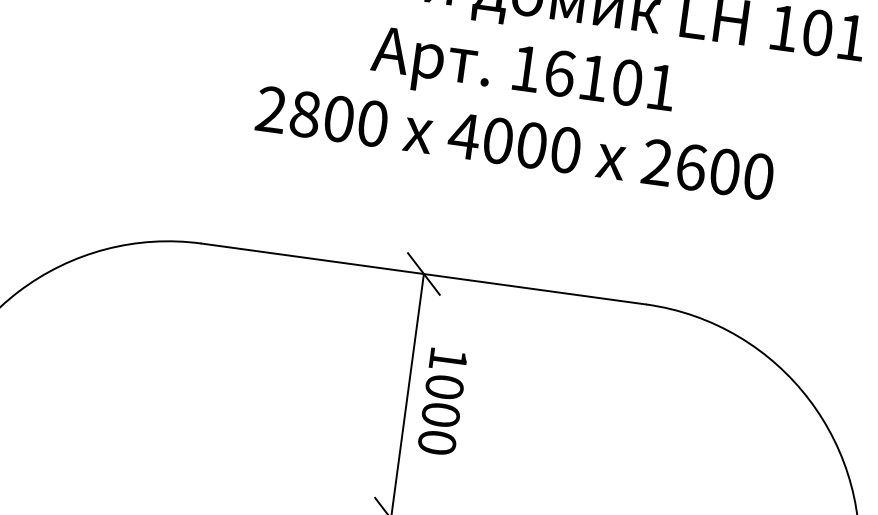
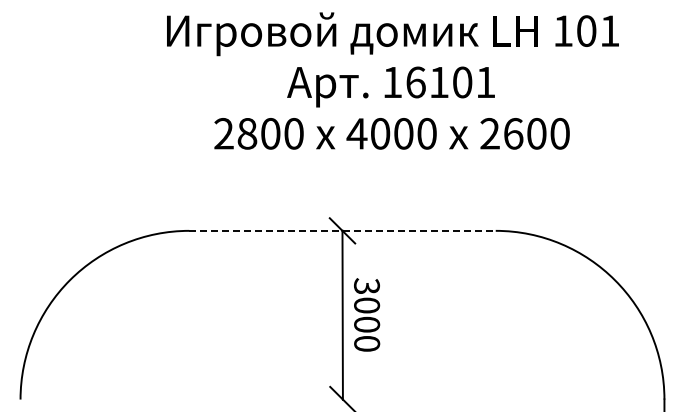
line: (423, 273) -> (342, 230), solid -> dashed
text: (447, 358) -> (366, 285), 1000 -> 3000

